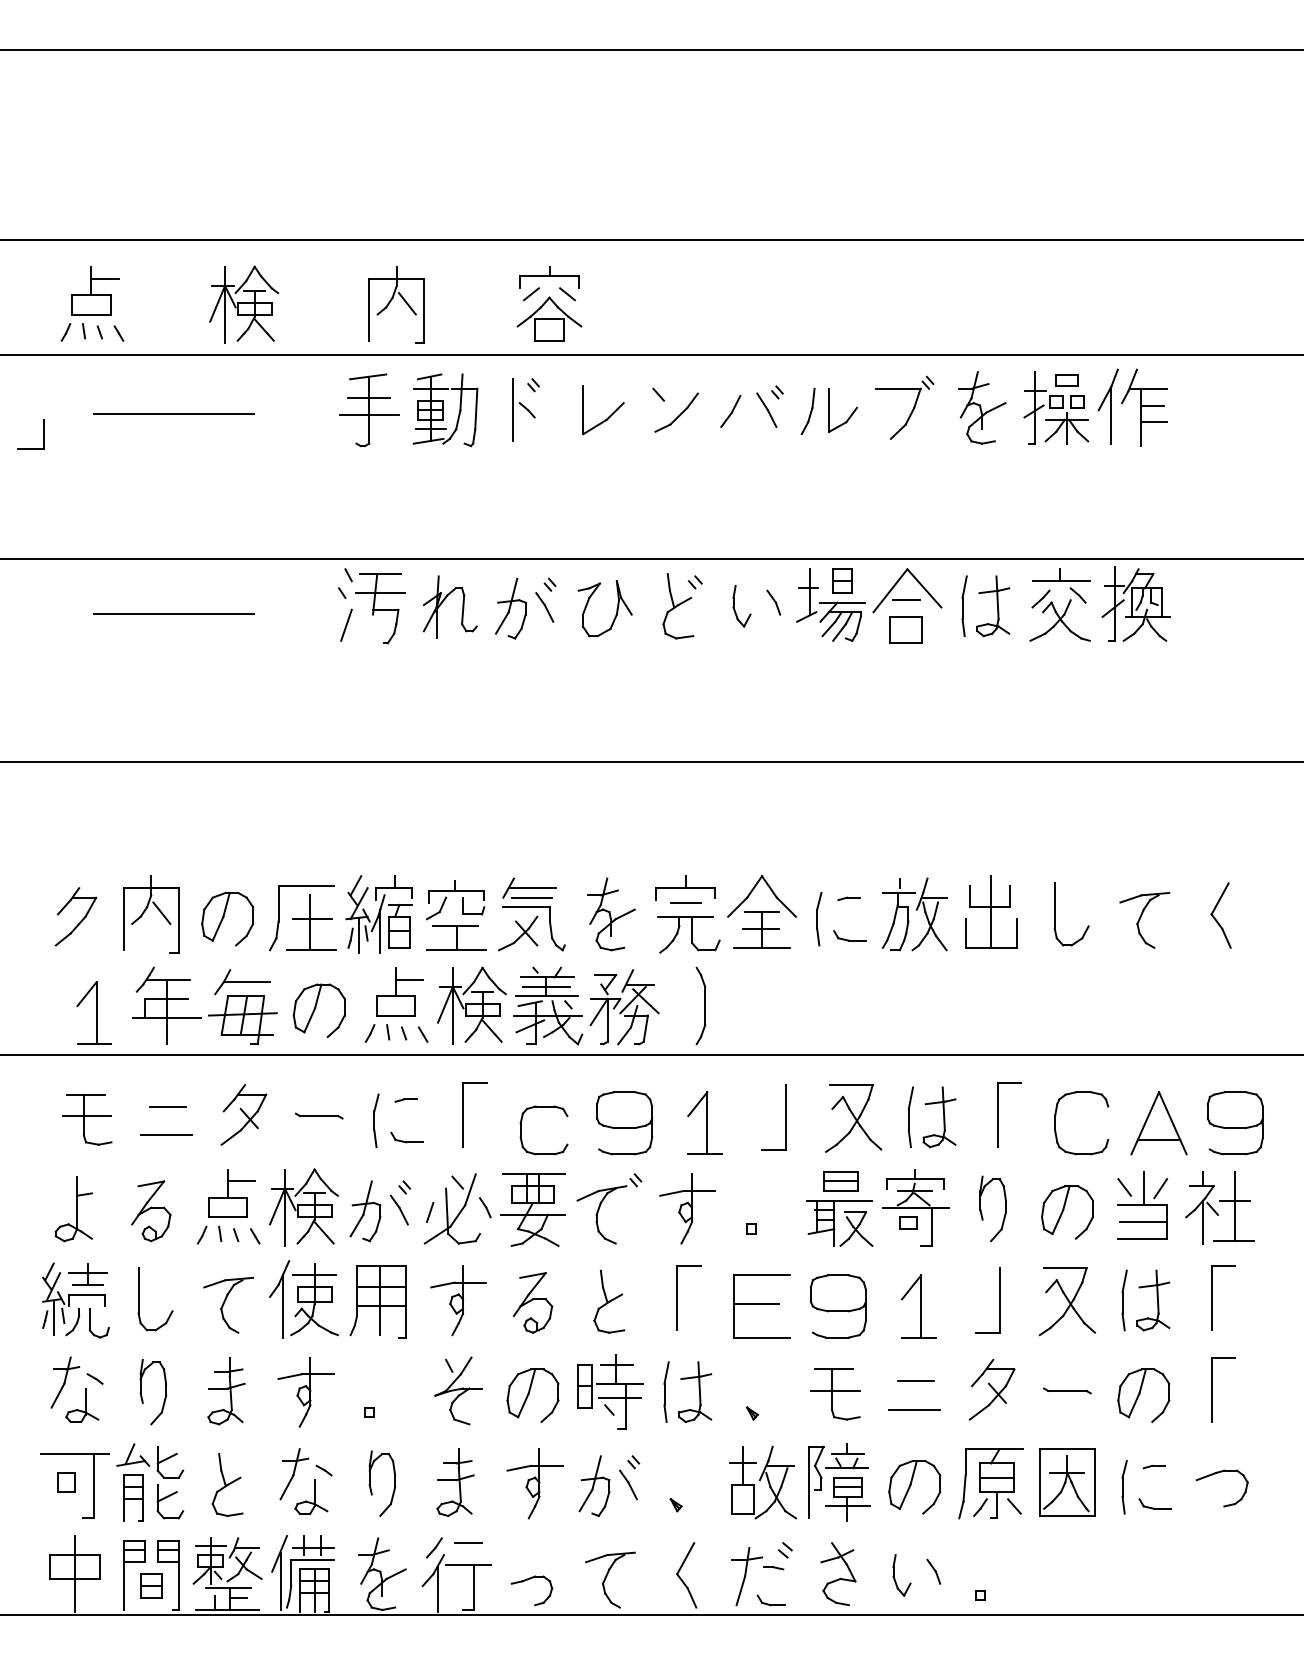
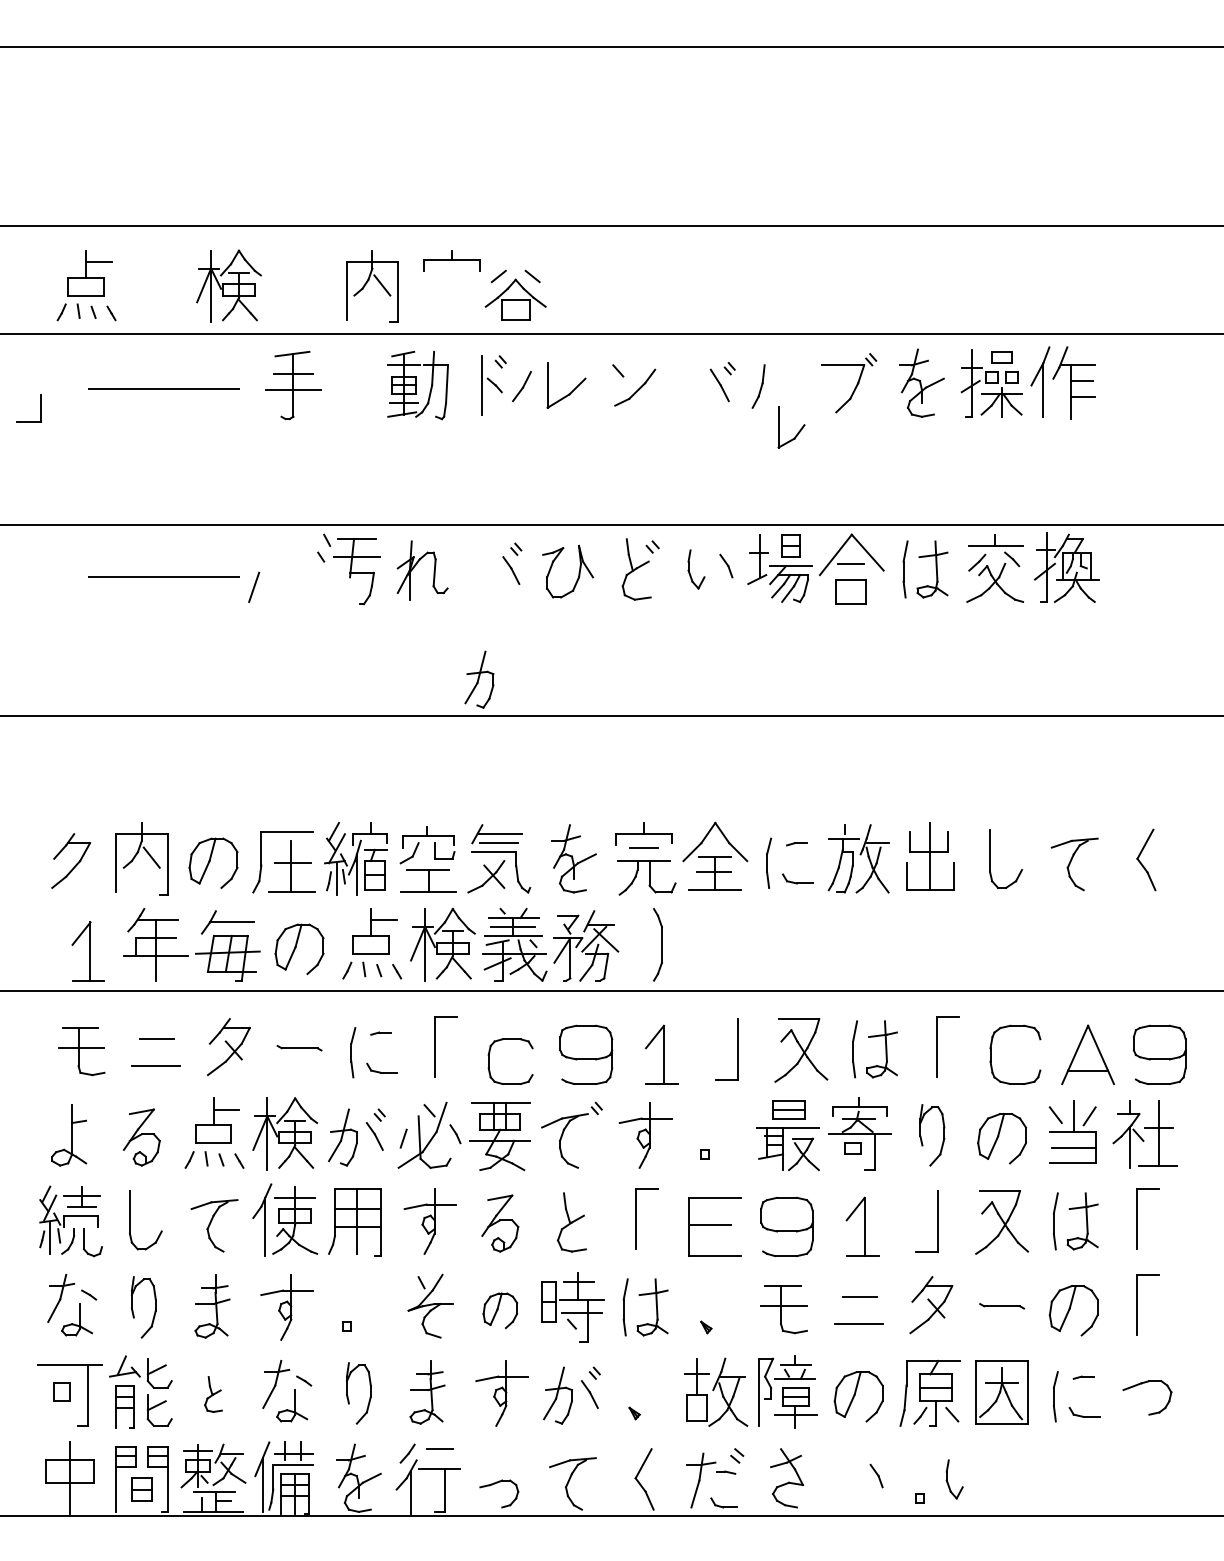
part: (549, 277) -> (451, 260), moved
part: (369, 410) -> (293, 385), moved
part: (730, 411) -> (521, 386), moved
part: (849, 415) -> (797, 432), moved
part: (510, 608) -> (479, 679), moved
line: (346, 624) -> (254, 586), moved
part: (533, 1395) -> (500, 1310), size x0.7
part: (227, 1484) -> (213, 1394), size x0.6
part: (895, 1577) -> (948, 1481), moved

